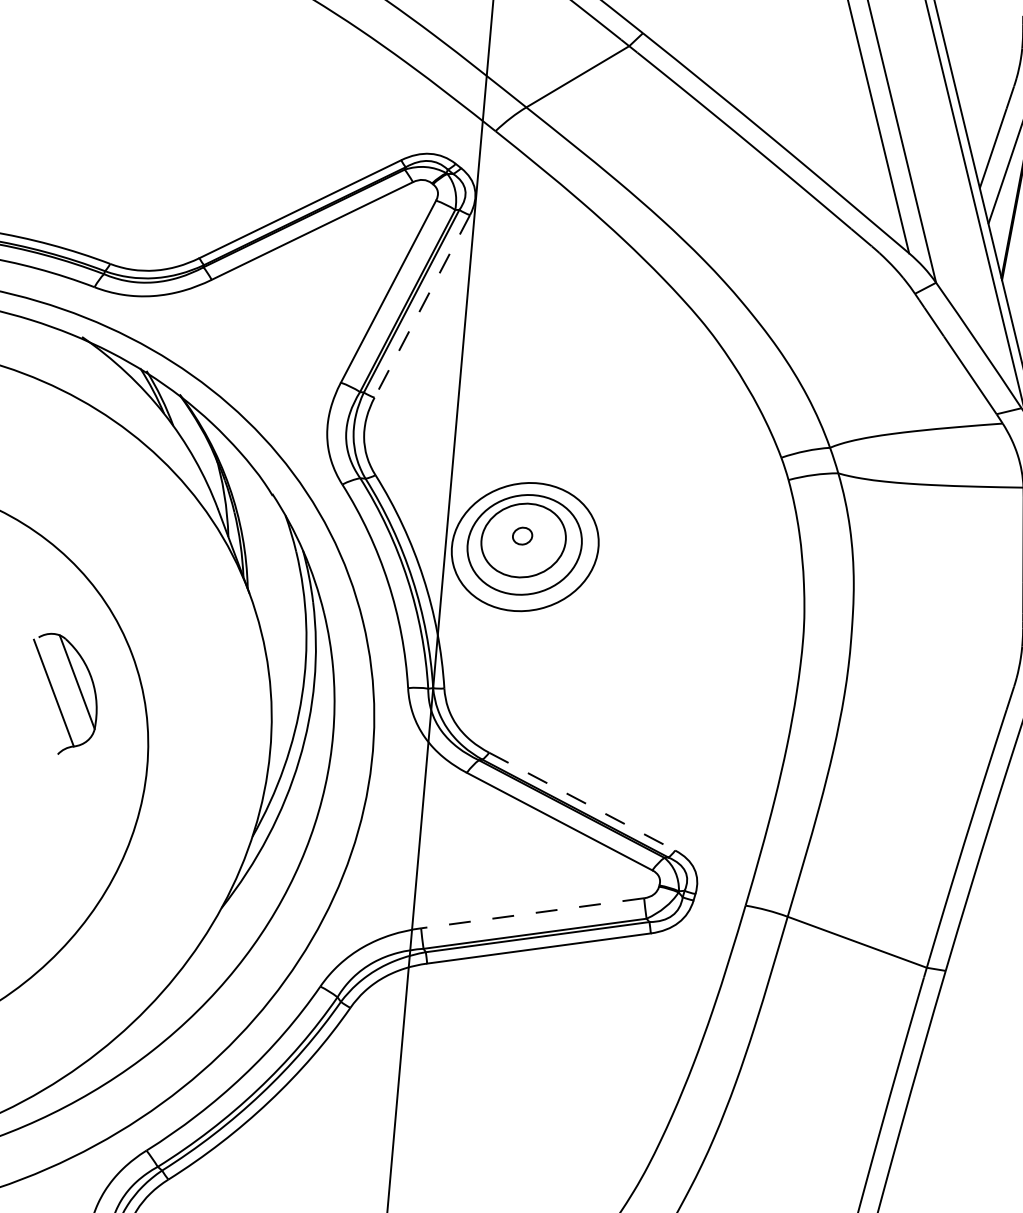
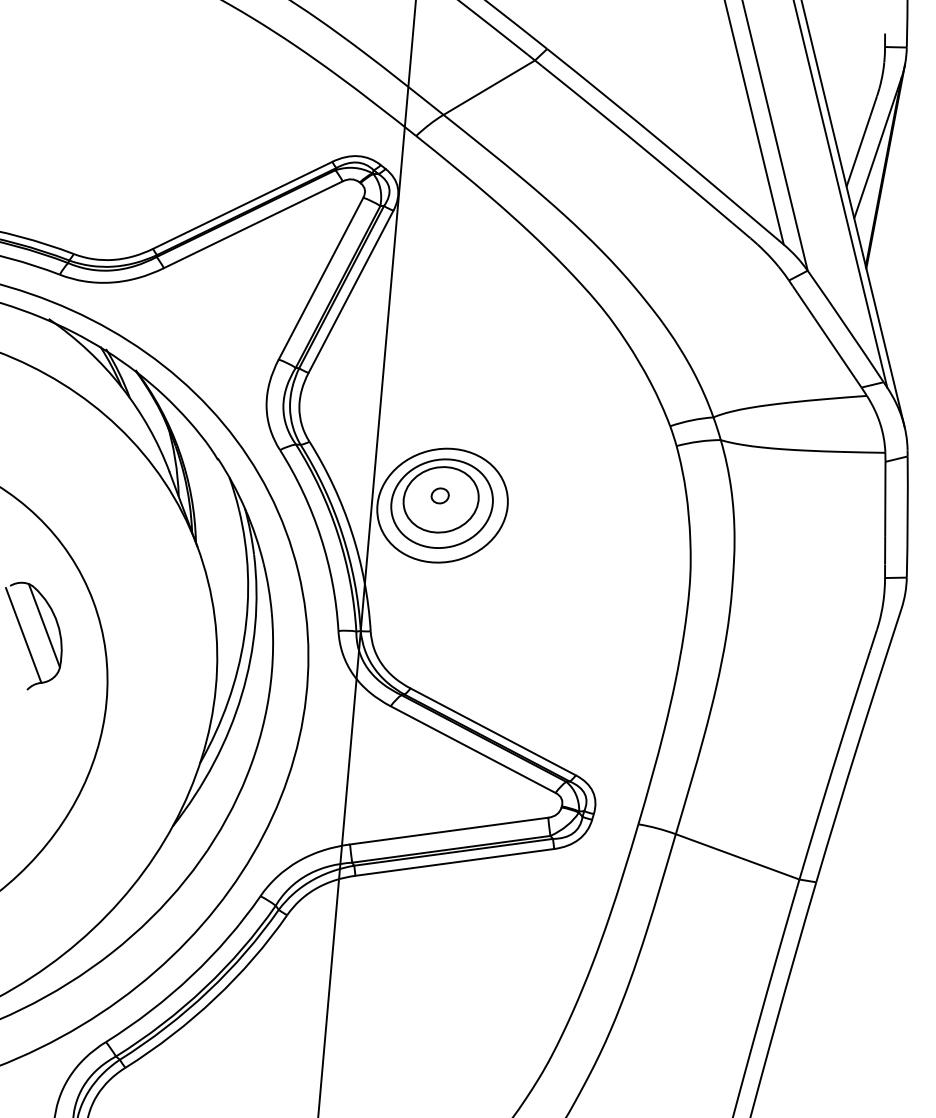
line: (422, 306) -> (351, 291), dashed -> solid
line: (582, 802) -> (493, 732), dashed -> solid
line: (533, 913) -> (449, 831), dashed -> solid

